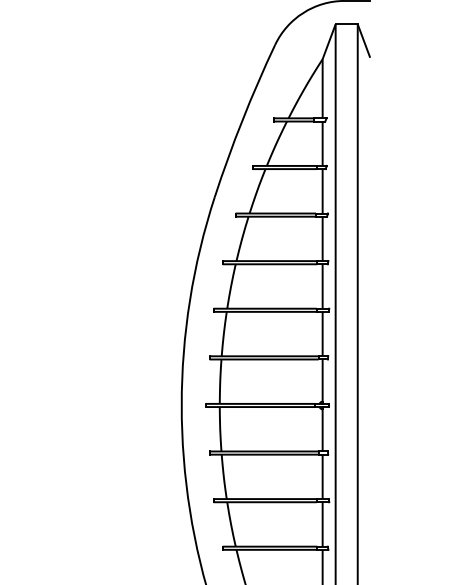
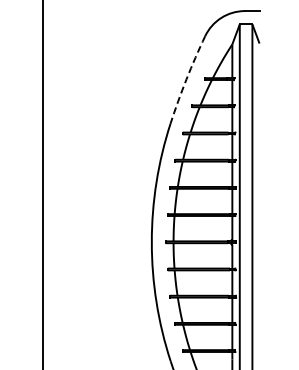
arc: (242, 120) -> (186, 79), solid -> dashed

